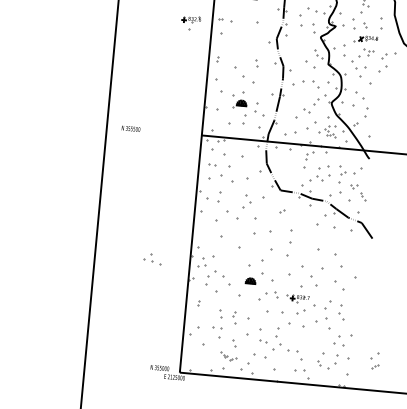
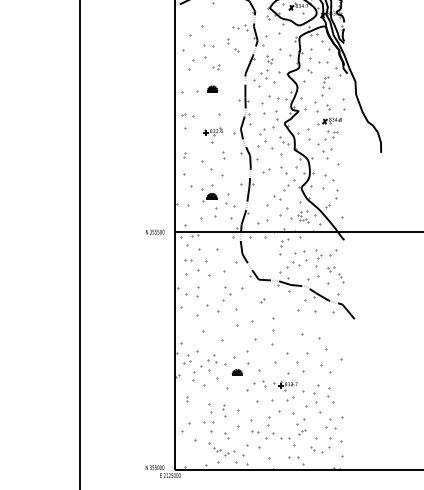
part: (190, 23) -> (212, 135), moved
part: (386, 61) -> (265, 136), moved
part: (298, 82) -> (266, 170), size x0.62
text: (131, 128) -> (155, 231), moved
part: (152, 258) -> (216, 359), moved
part: (227, 356) -> (221, 449), size x1.67
part: (375, 360) -> (301, 426), moved

